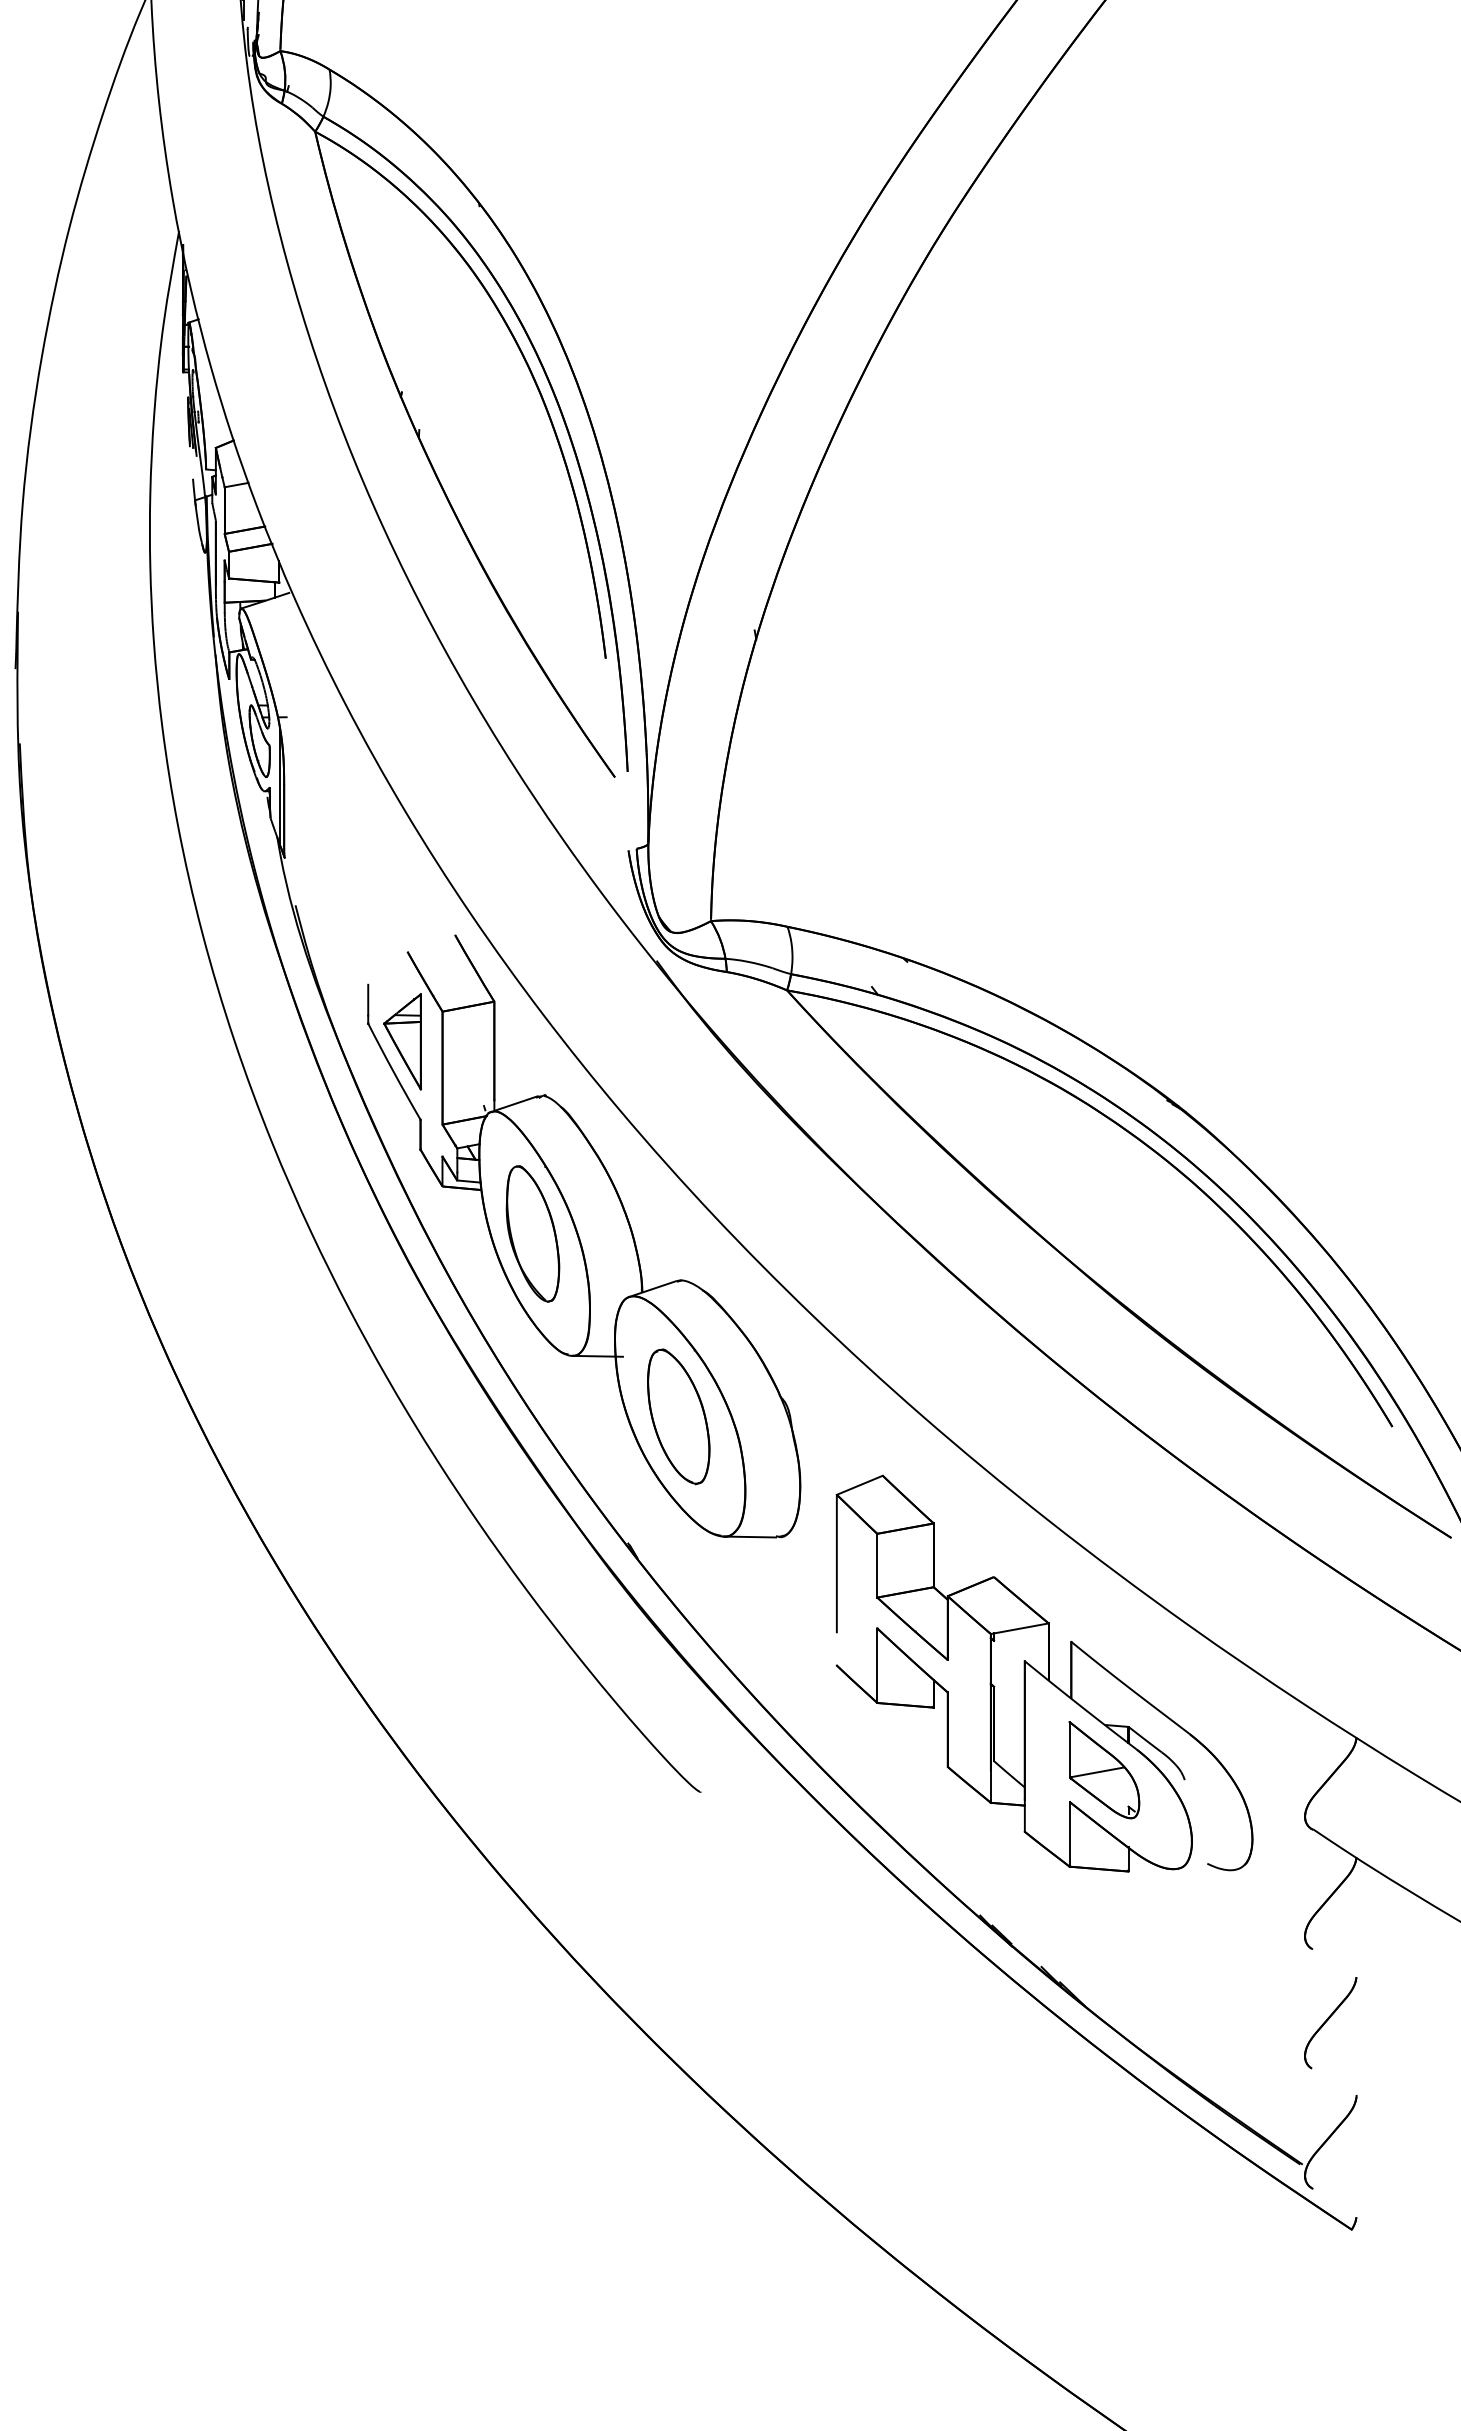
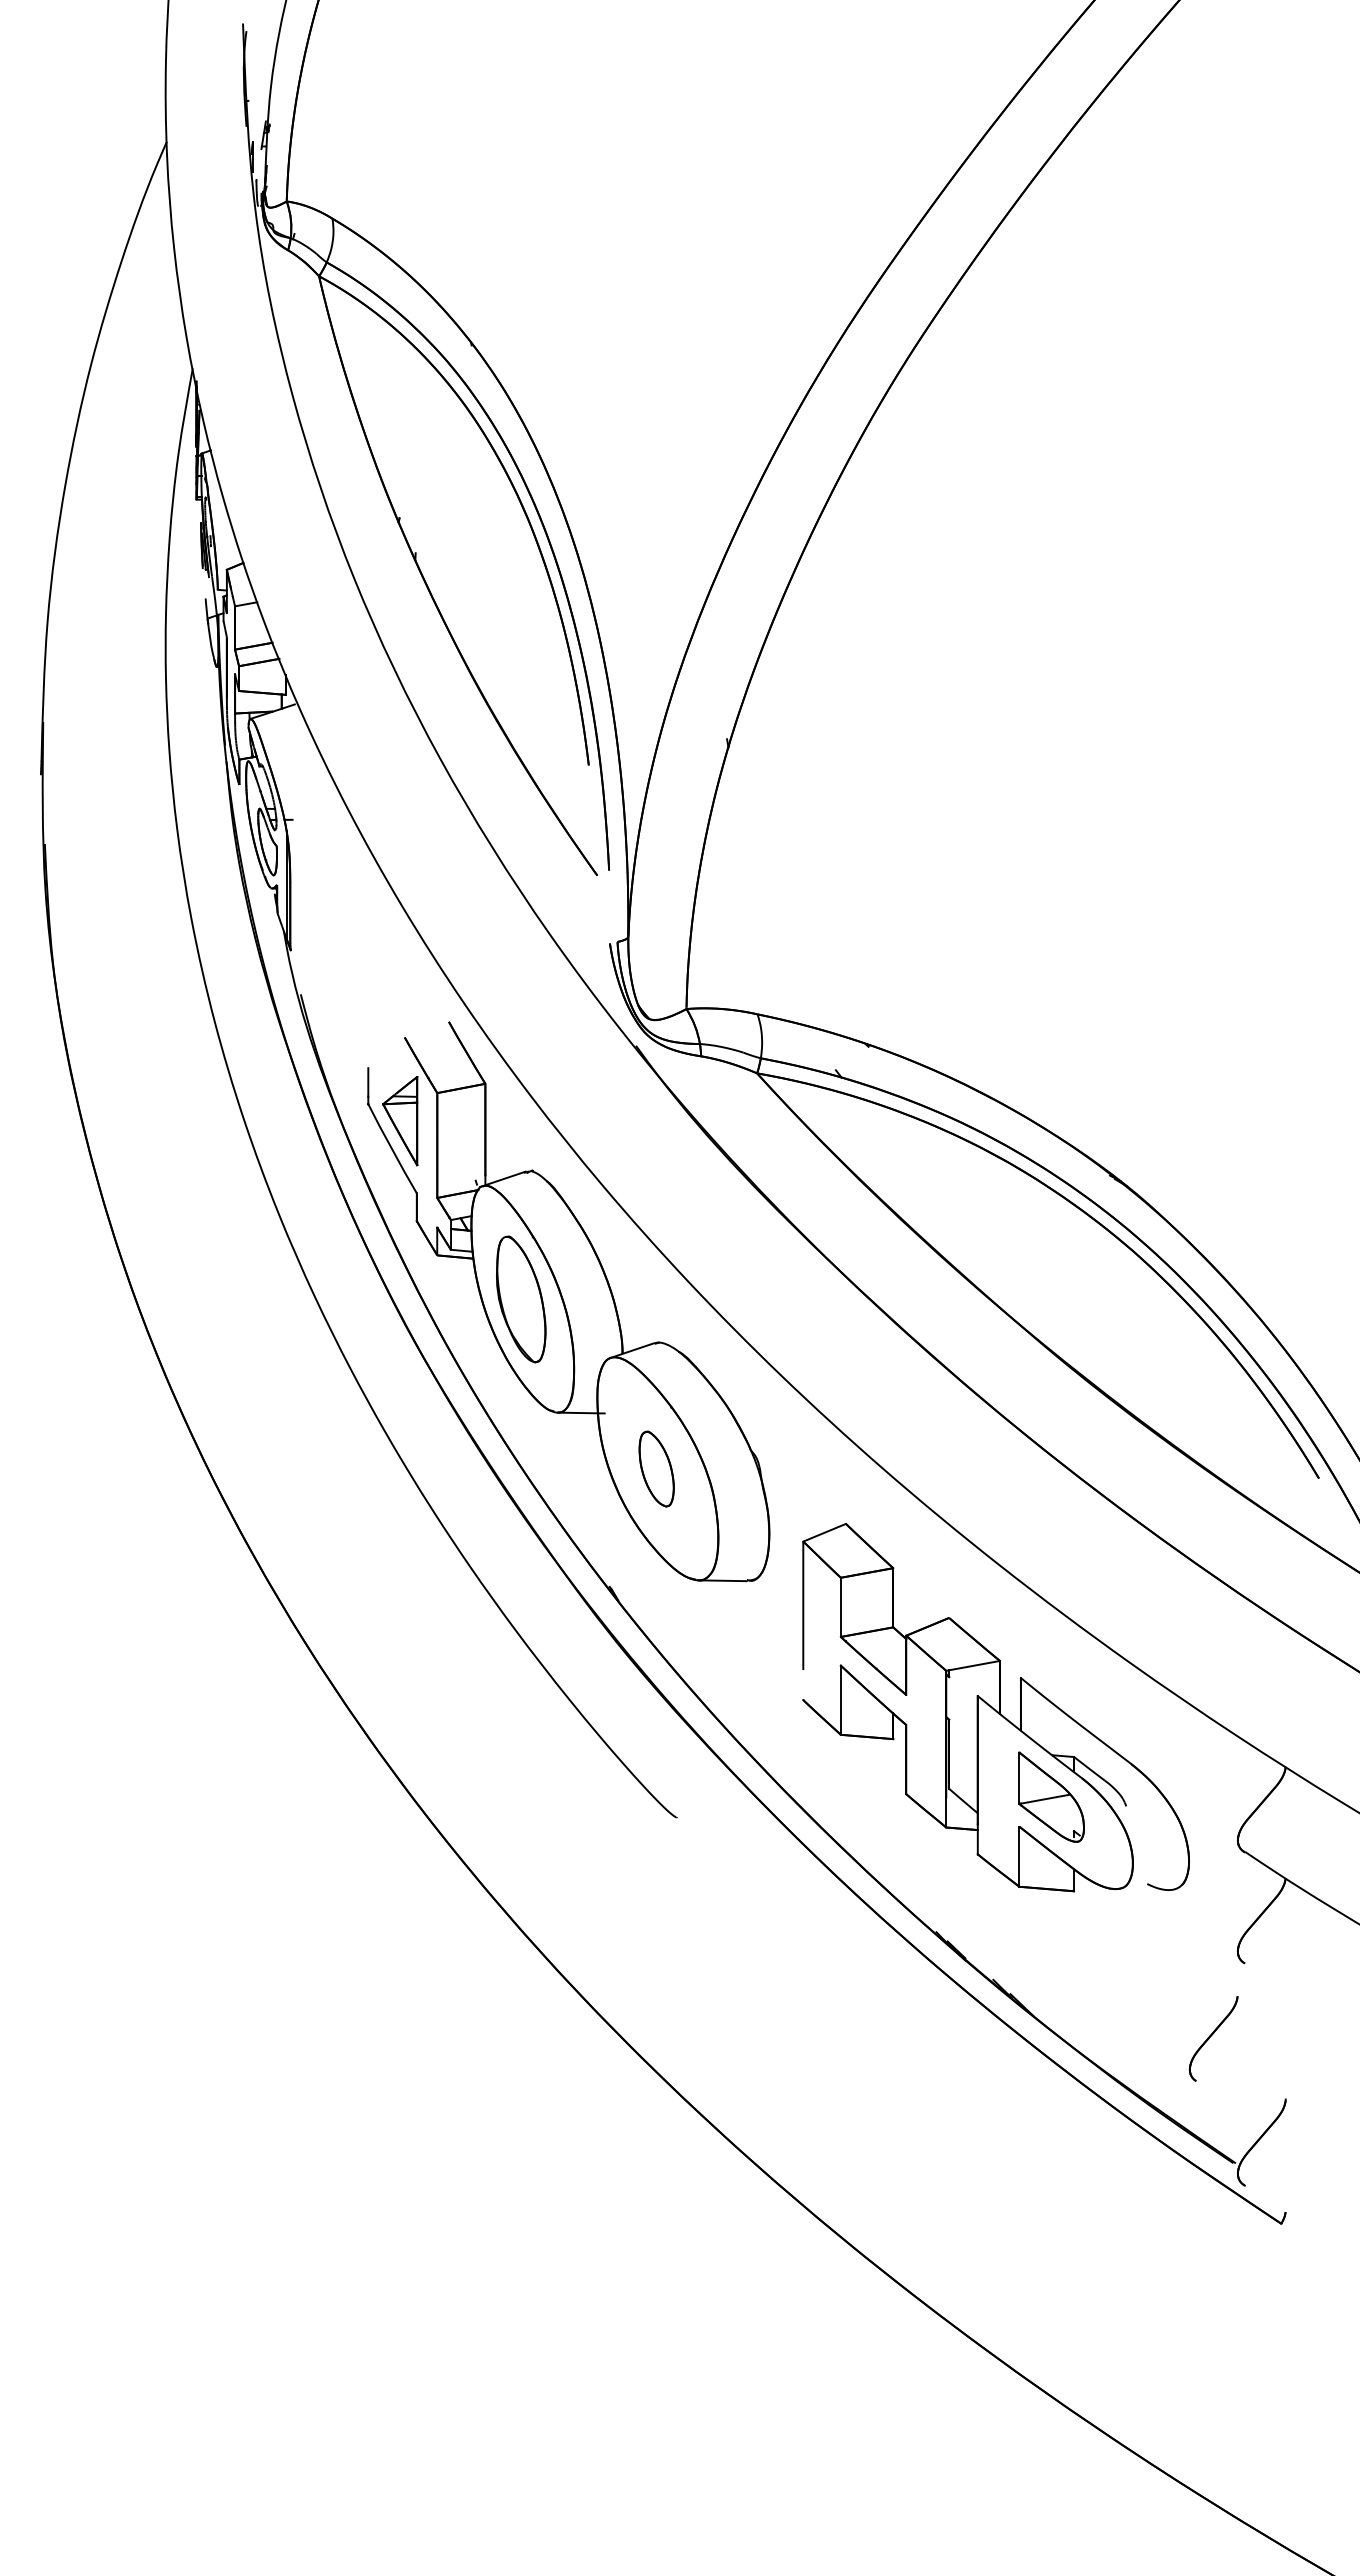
part: (678, 1416) -> (656, 1468), size x0.6
part: (1330, 2022) -> (1213, 2038), moved

